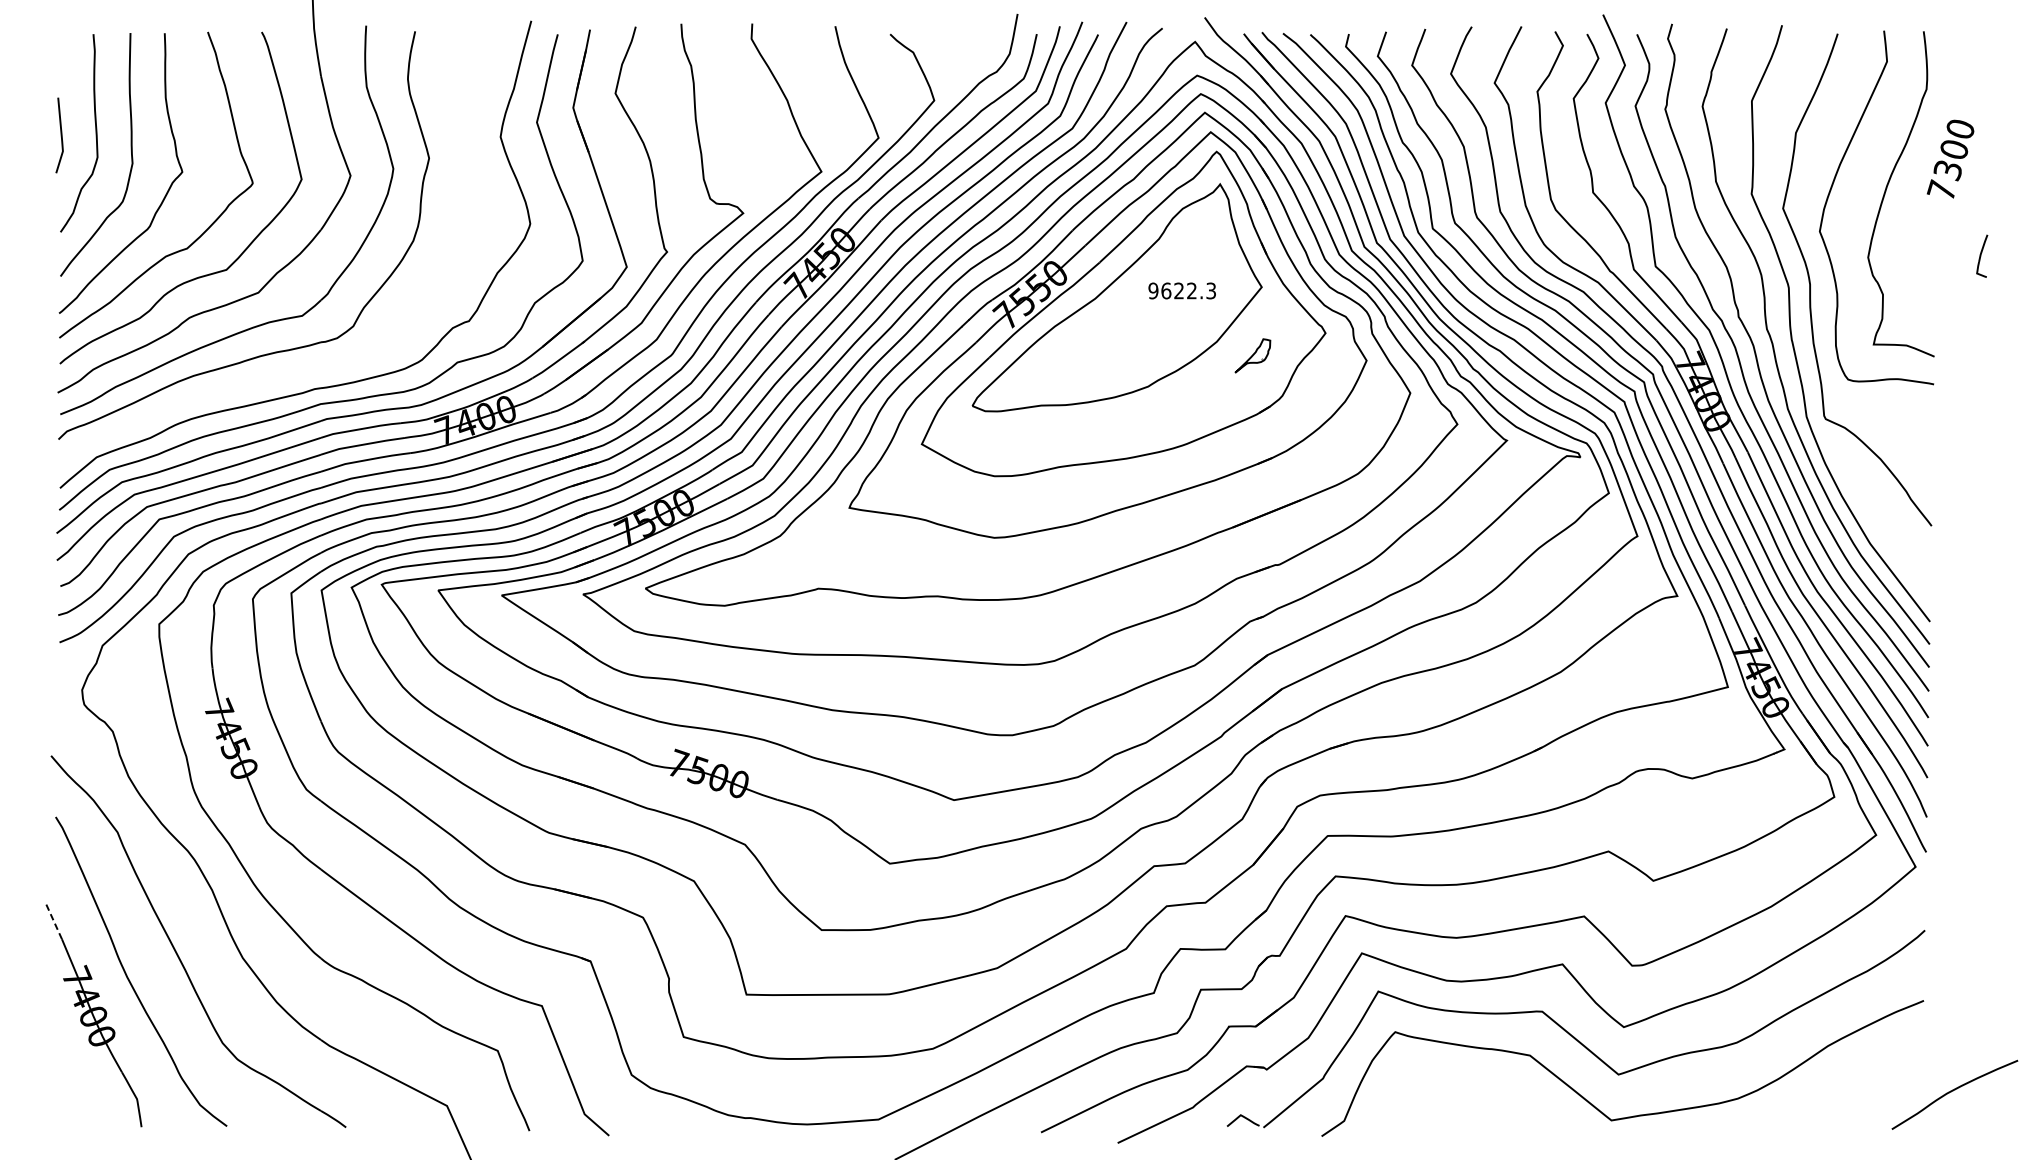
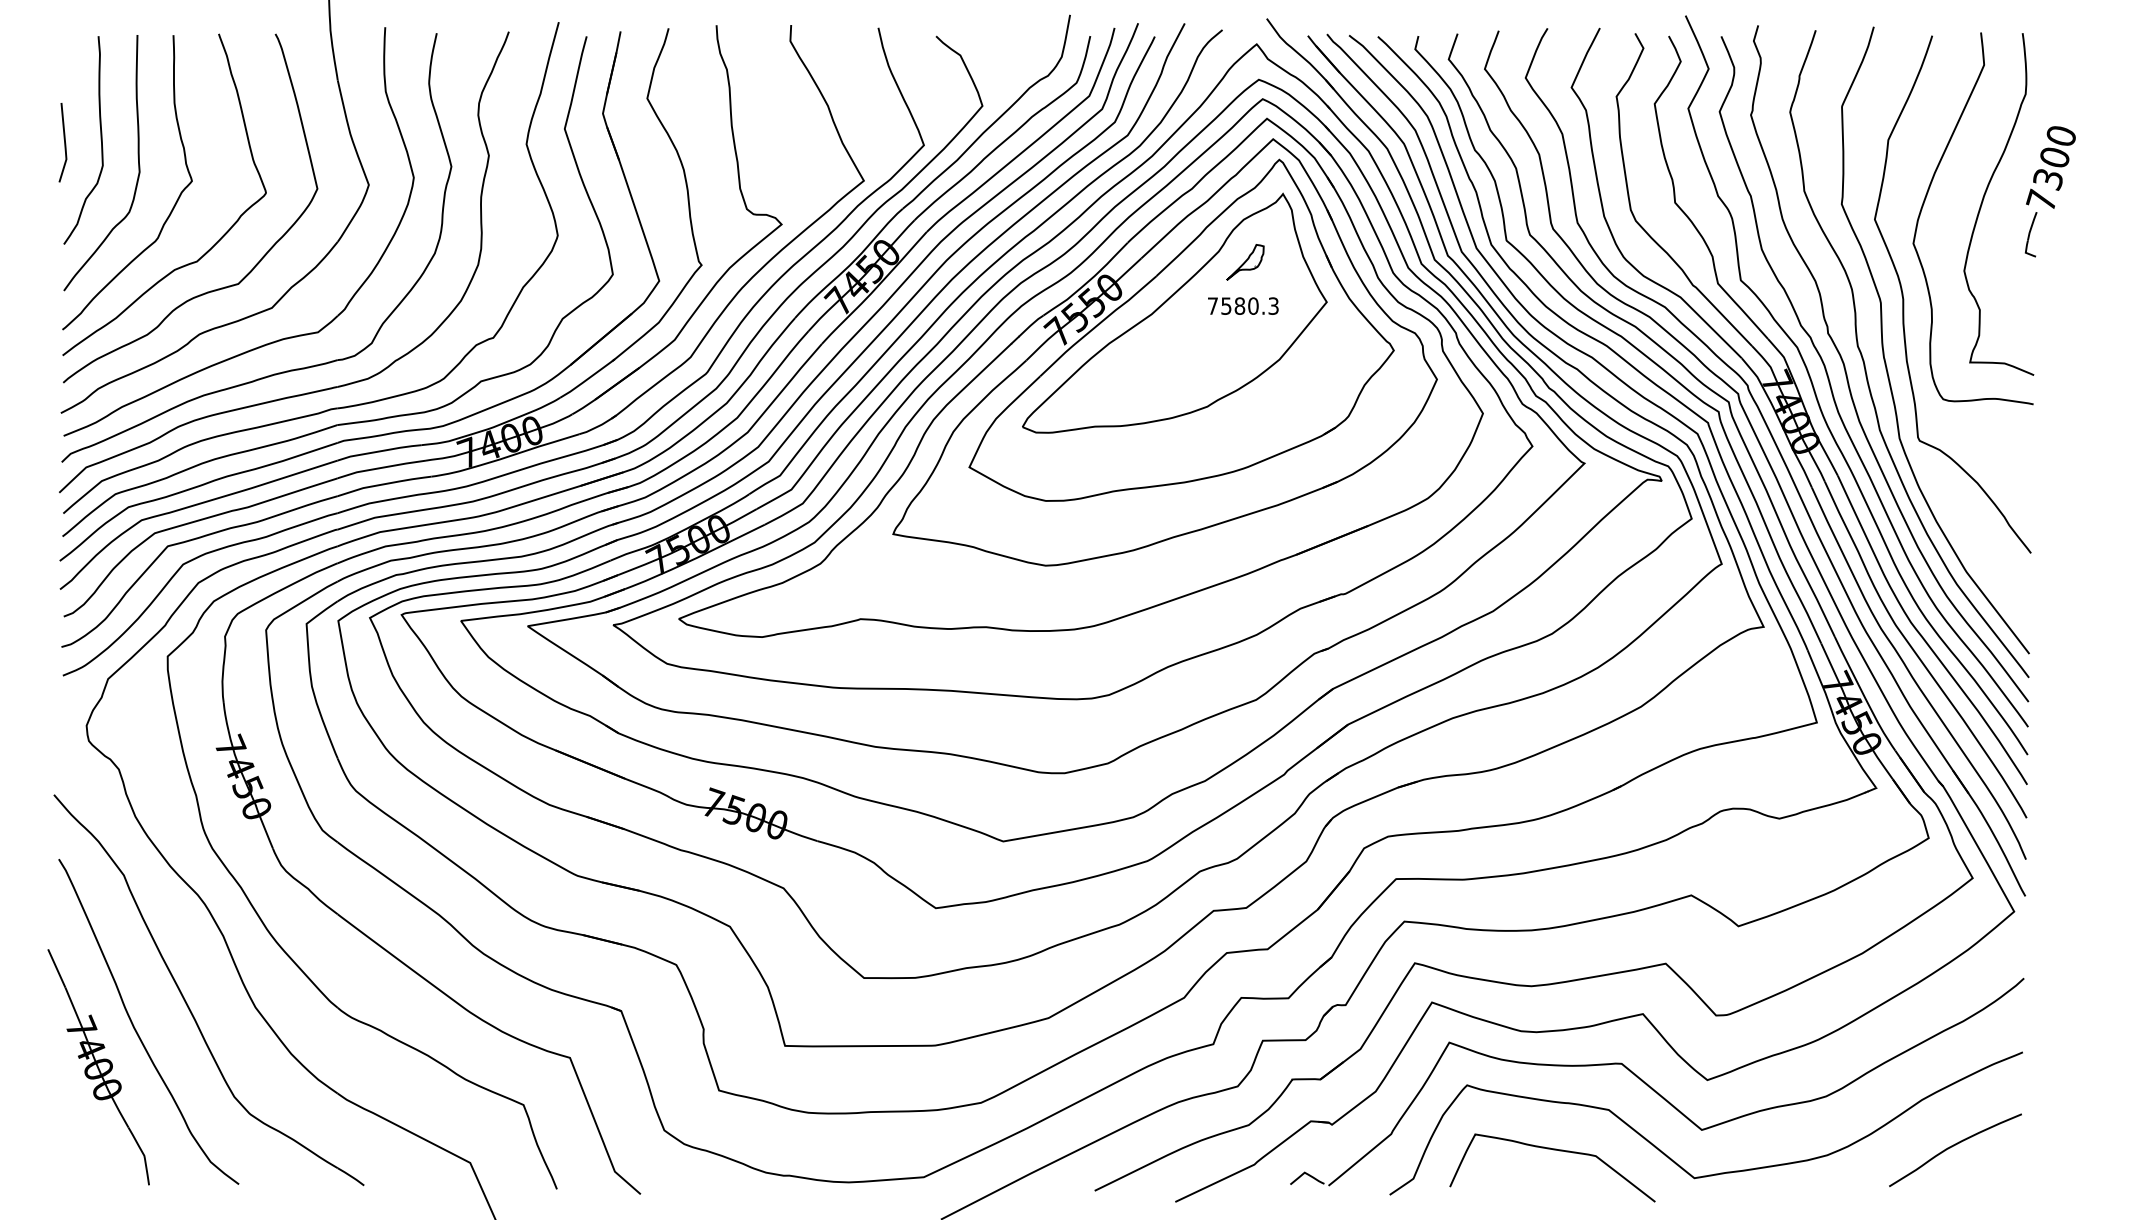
part: (1981, 256) -> (2030, 234), moved
text: (1172, 290) -> (1232, 305), 9622.3 -> 7580.3
part: (1252, 355) -> (1245, 262), moved
part: (299, 371) -> (315, 390), added
line: (53, 921) -> (56, 968), dashed -> solid
curve: (1953, 1091) -> (1954, 1146), moved
curve: (1477, 1094) -> (1553, 1150), added

